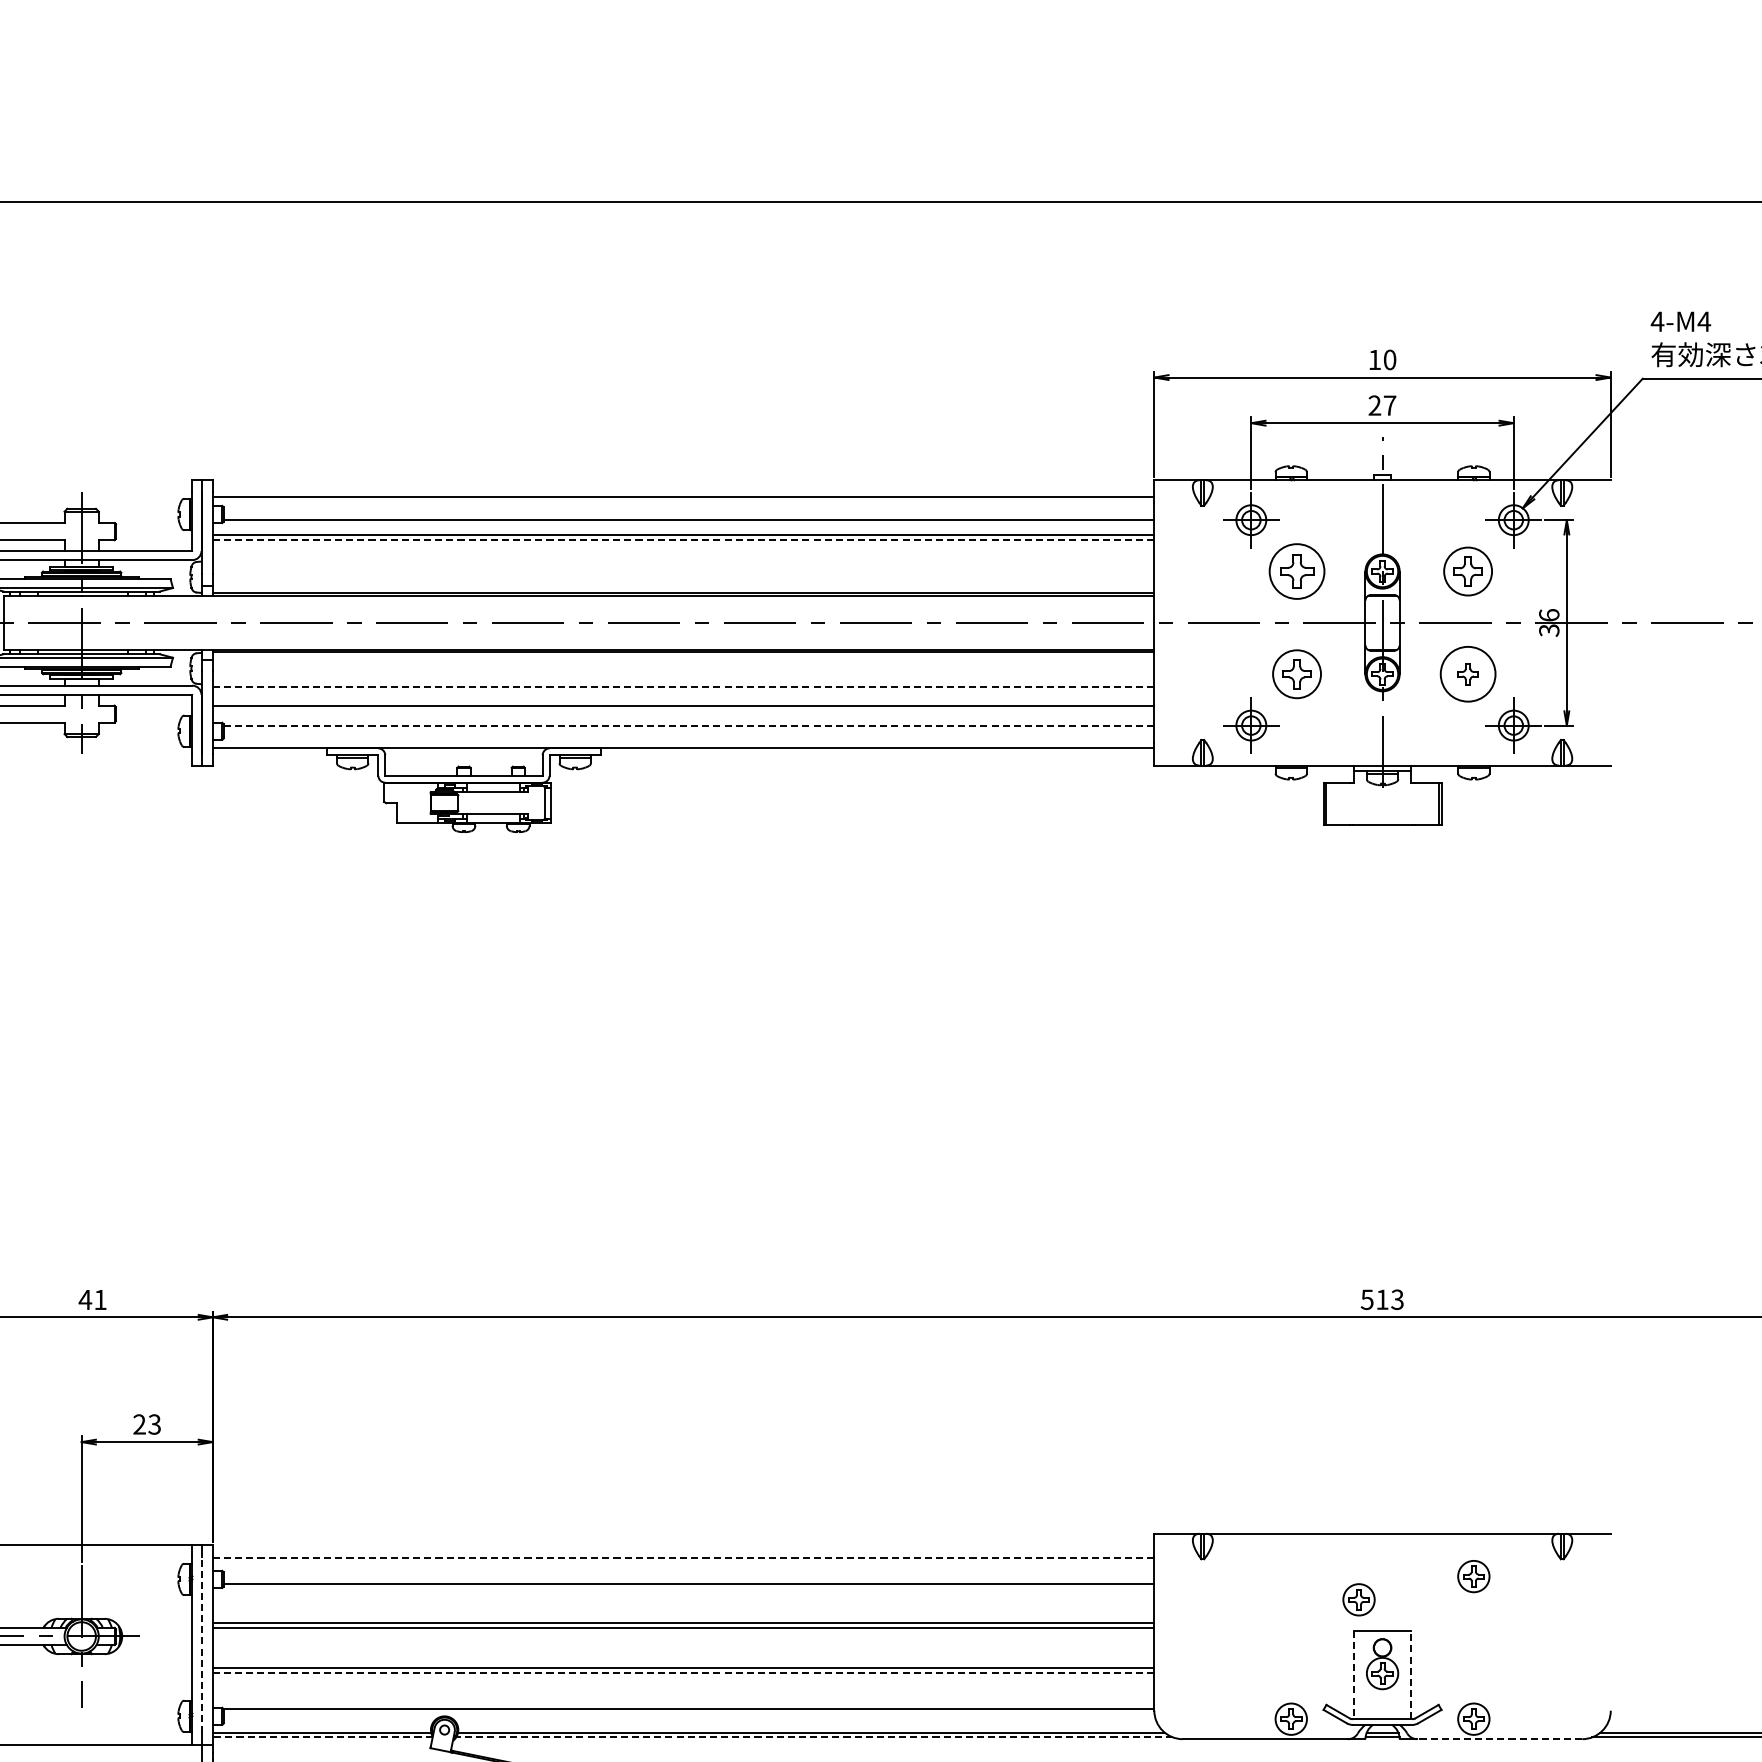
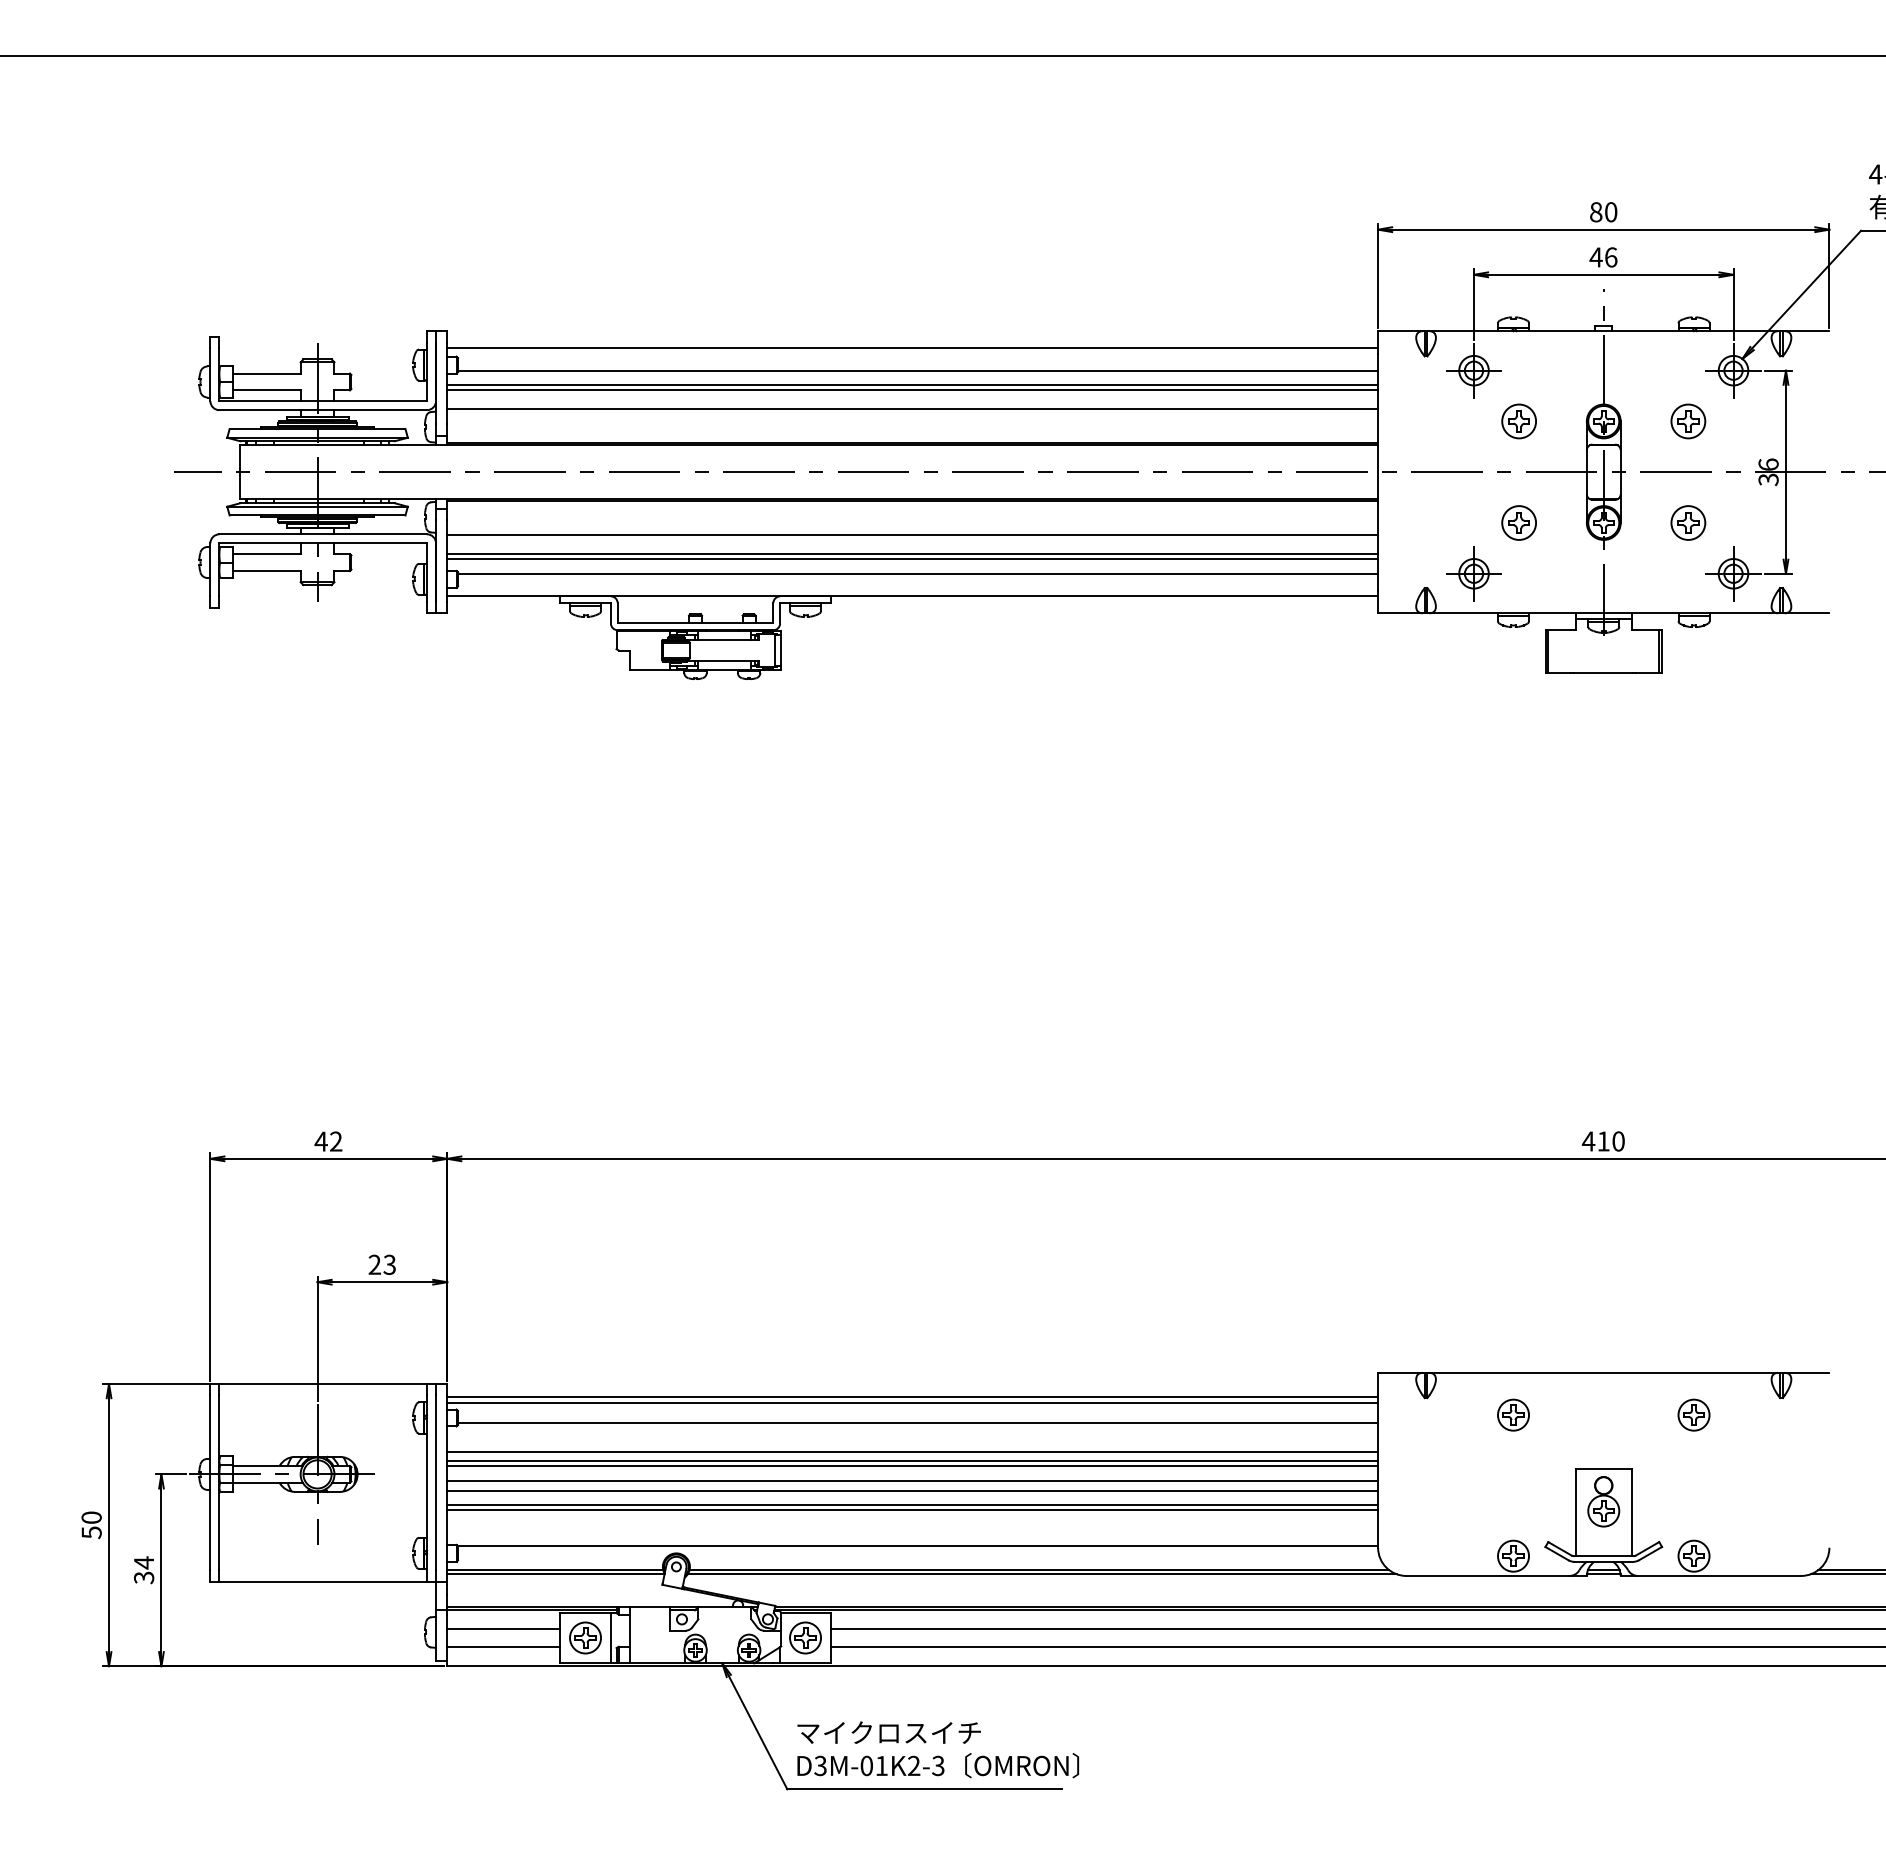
text: (1375, 360) -> (1596, 212), 10 -> 80
text: (1382, 405) -> (1603, 257), 27 -> 46
line: (683, 540) -> (912, 390), dashed -> solid
line: (683, 559) -> (912, 409), added
part: (1296, 571) -> (1518, 421), size x0.62
part: (1468, 571) -> (1688, 421), size x0.71
part: (1296, 673) -> (1518, 522), size x0.71
circle: (1468, 673) -> (1688, 522), size x0.62
line: (683, 686) -> (912, 535), dashed -> solid
line: (683, 711) -> (912, 559), added
line: (688, 725) -> (917, 573), dashed -> solid
text: (100, 1299) -> (336, 1141), 41 -> 42
text: (1381, 1299) -> (1602, 1141), 513 -> 410
line: (684, 1558) -> (913, 1397), dashed -> solid
line: (683, 1563) -> (912, 1402), added
part: (1359, 1599) -> (1513, 1414), moved
line: (683, 1613) -> (912, 1451), added
line: (683, 1642) -> (912, 1480), added
line: (201, 1644) -> (436, 1482), dashed -> solid
line: (683, 1652) -> (912, 1490), added
line: (683, 1672) -> (912, 1510), dashed -> solid
line: (1353, 1675) -> (1575, 1512), dashed -> solid
line: (1410, 1675) -> (1631, 1512), dashed -> solid
line: (322, 1737) -> (555, 1574), dashed -> solid
line: (813, 1737) -> (1041, 1574), dashed -> solid
line: (1499, 1738) -> (1719, 1575), dashed -> solid

